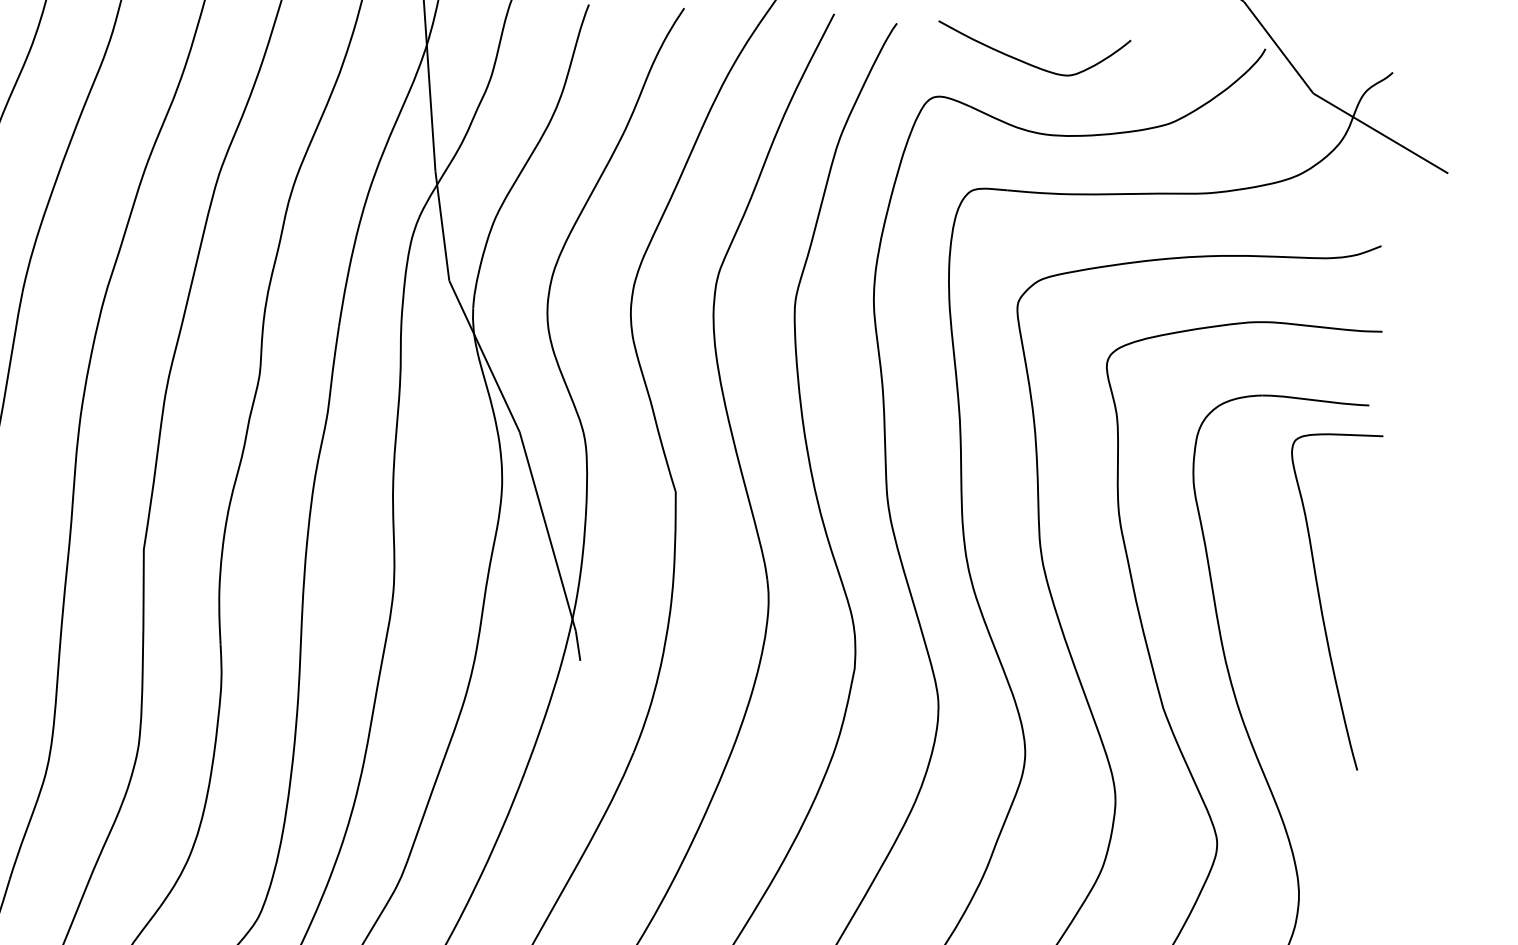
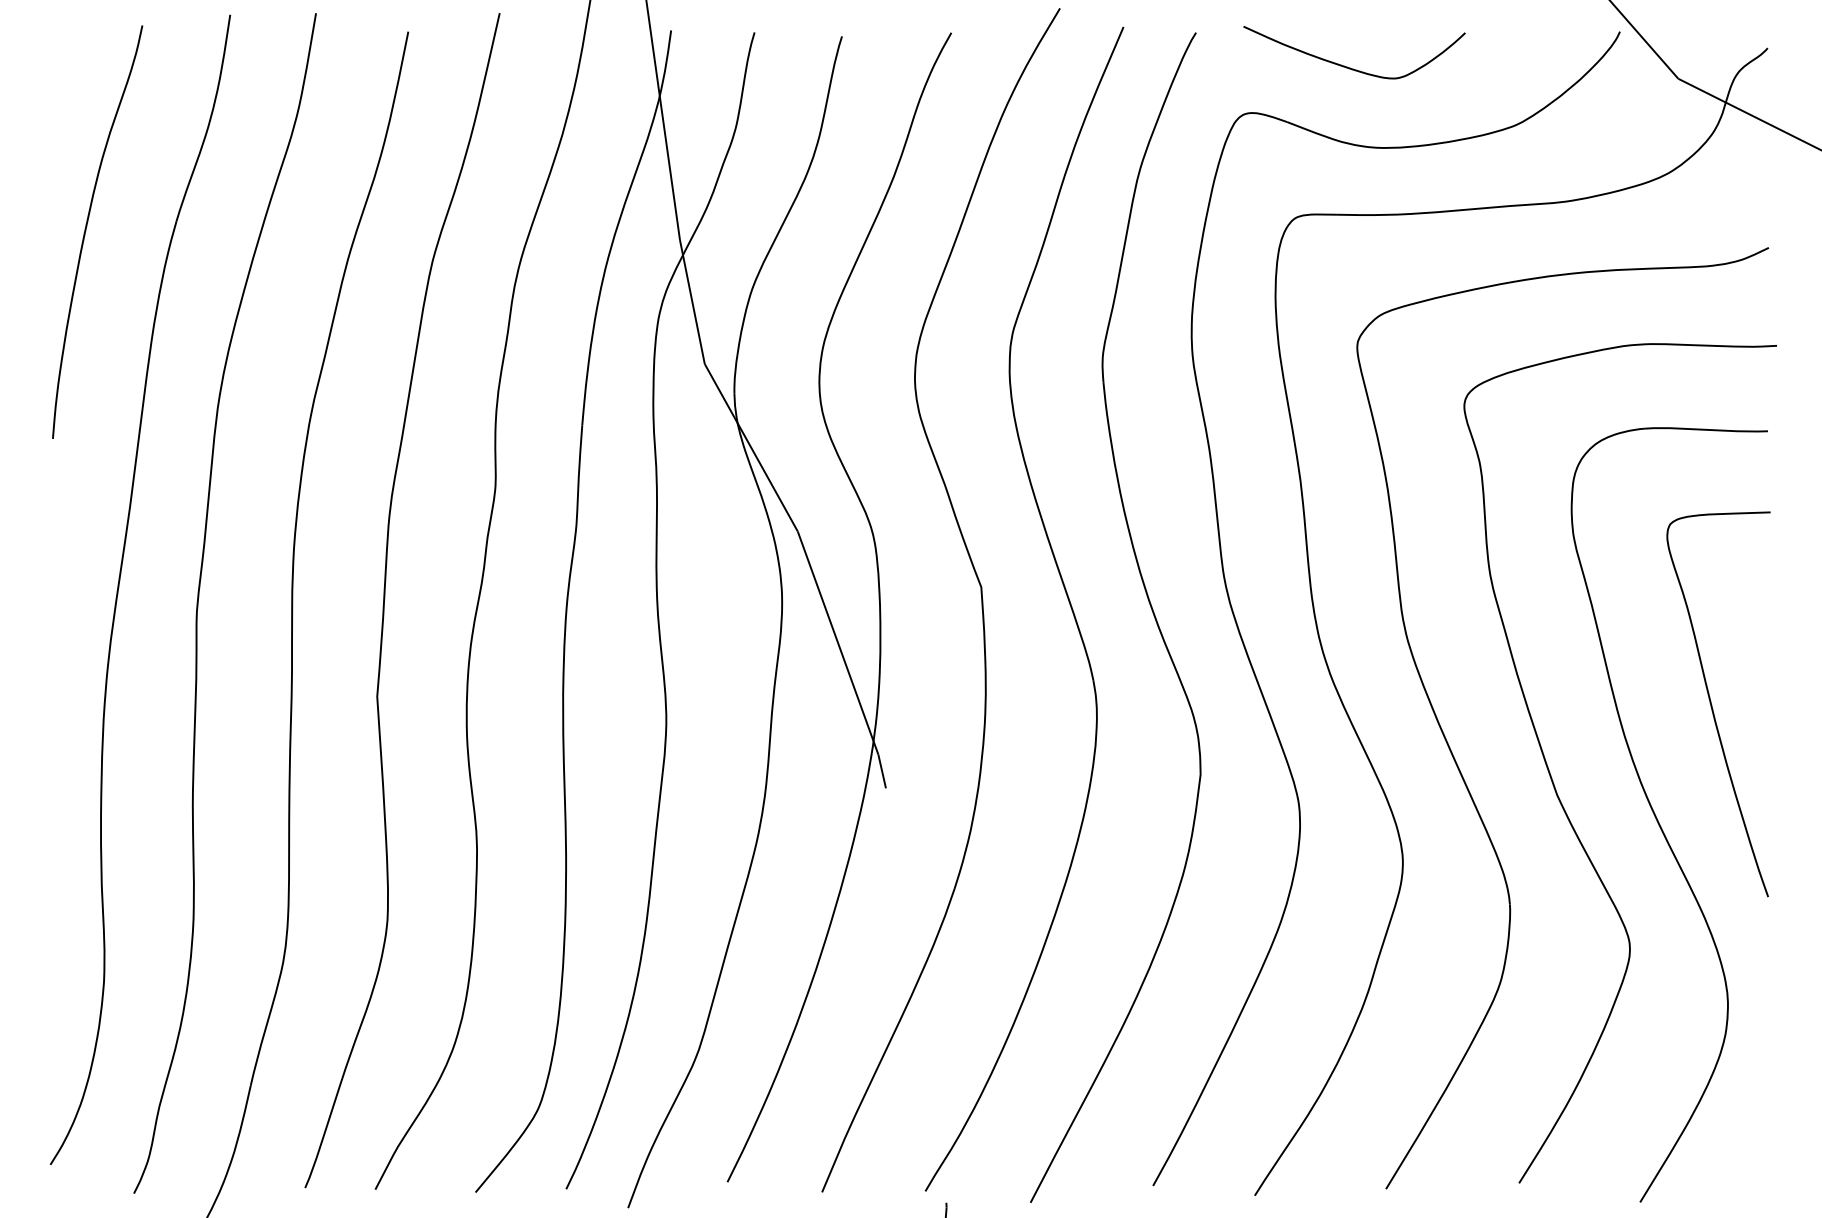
curve: (1320, 600) -> (1712, 705), moved

